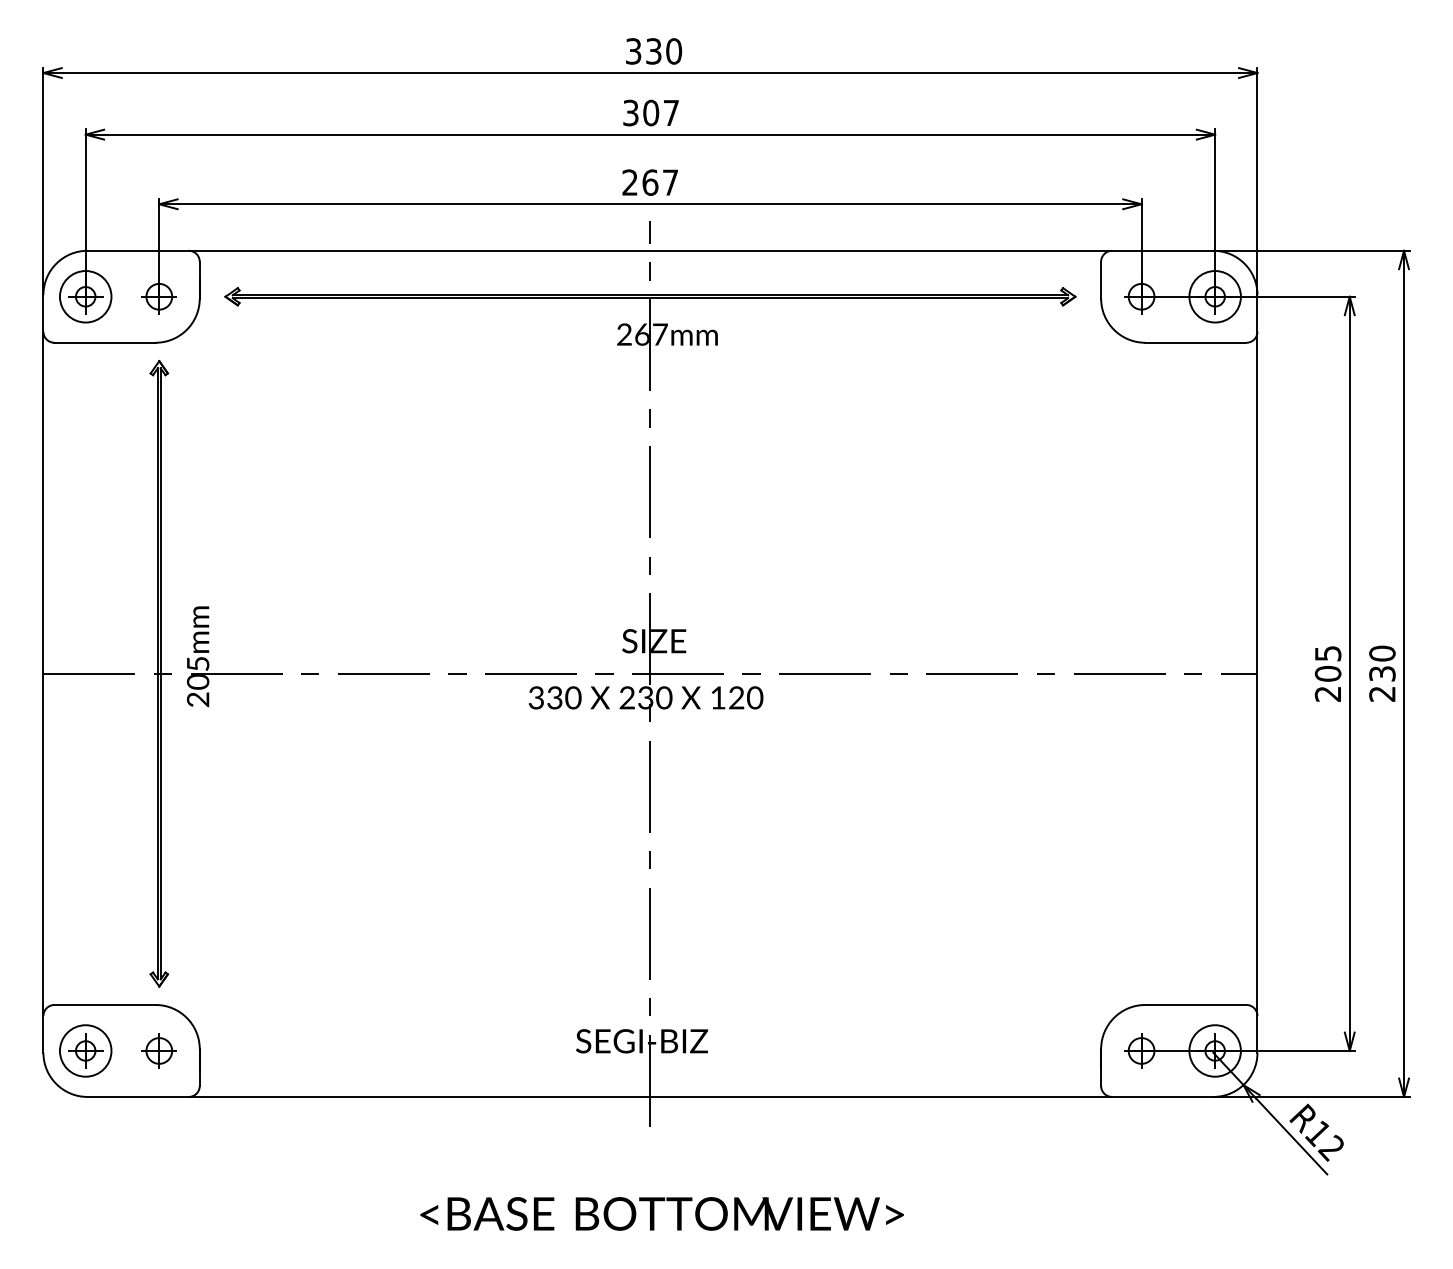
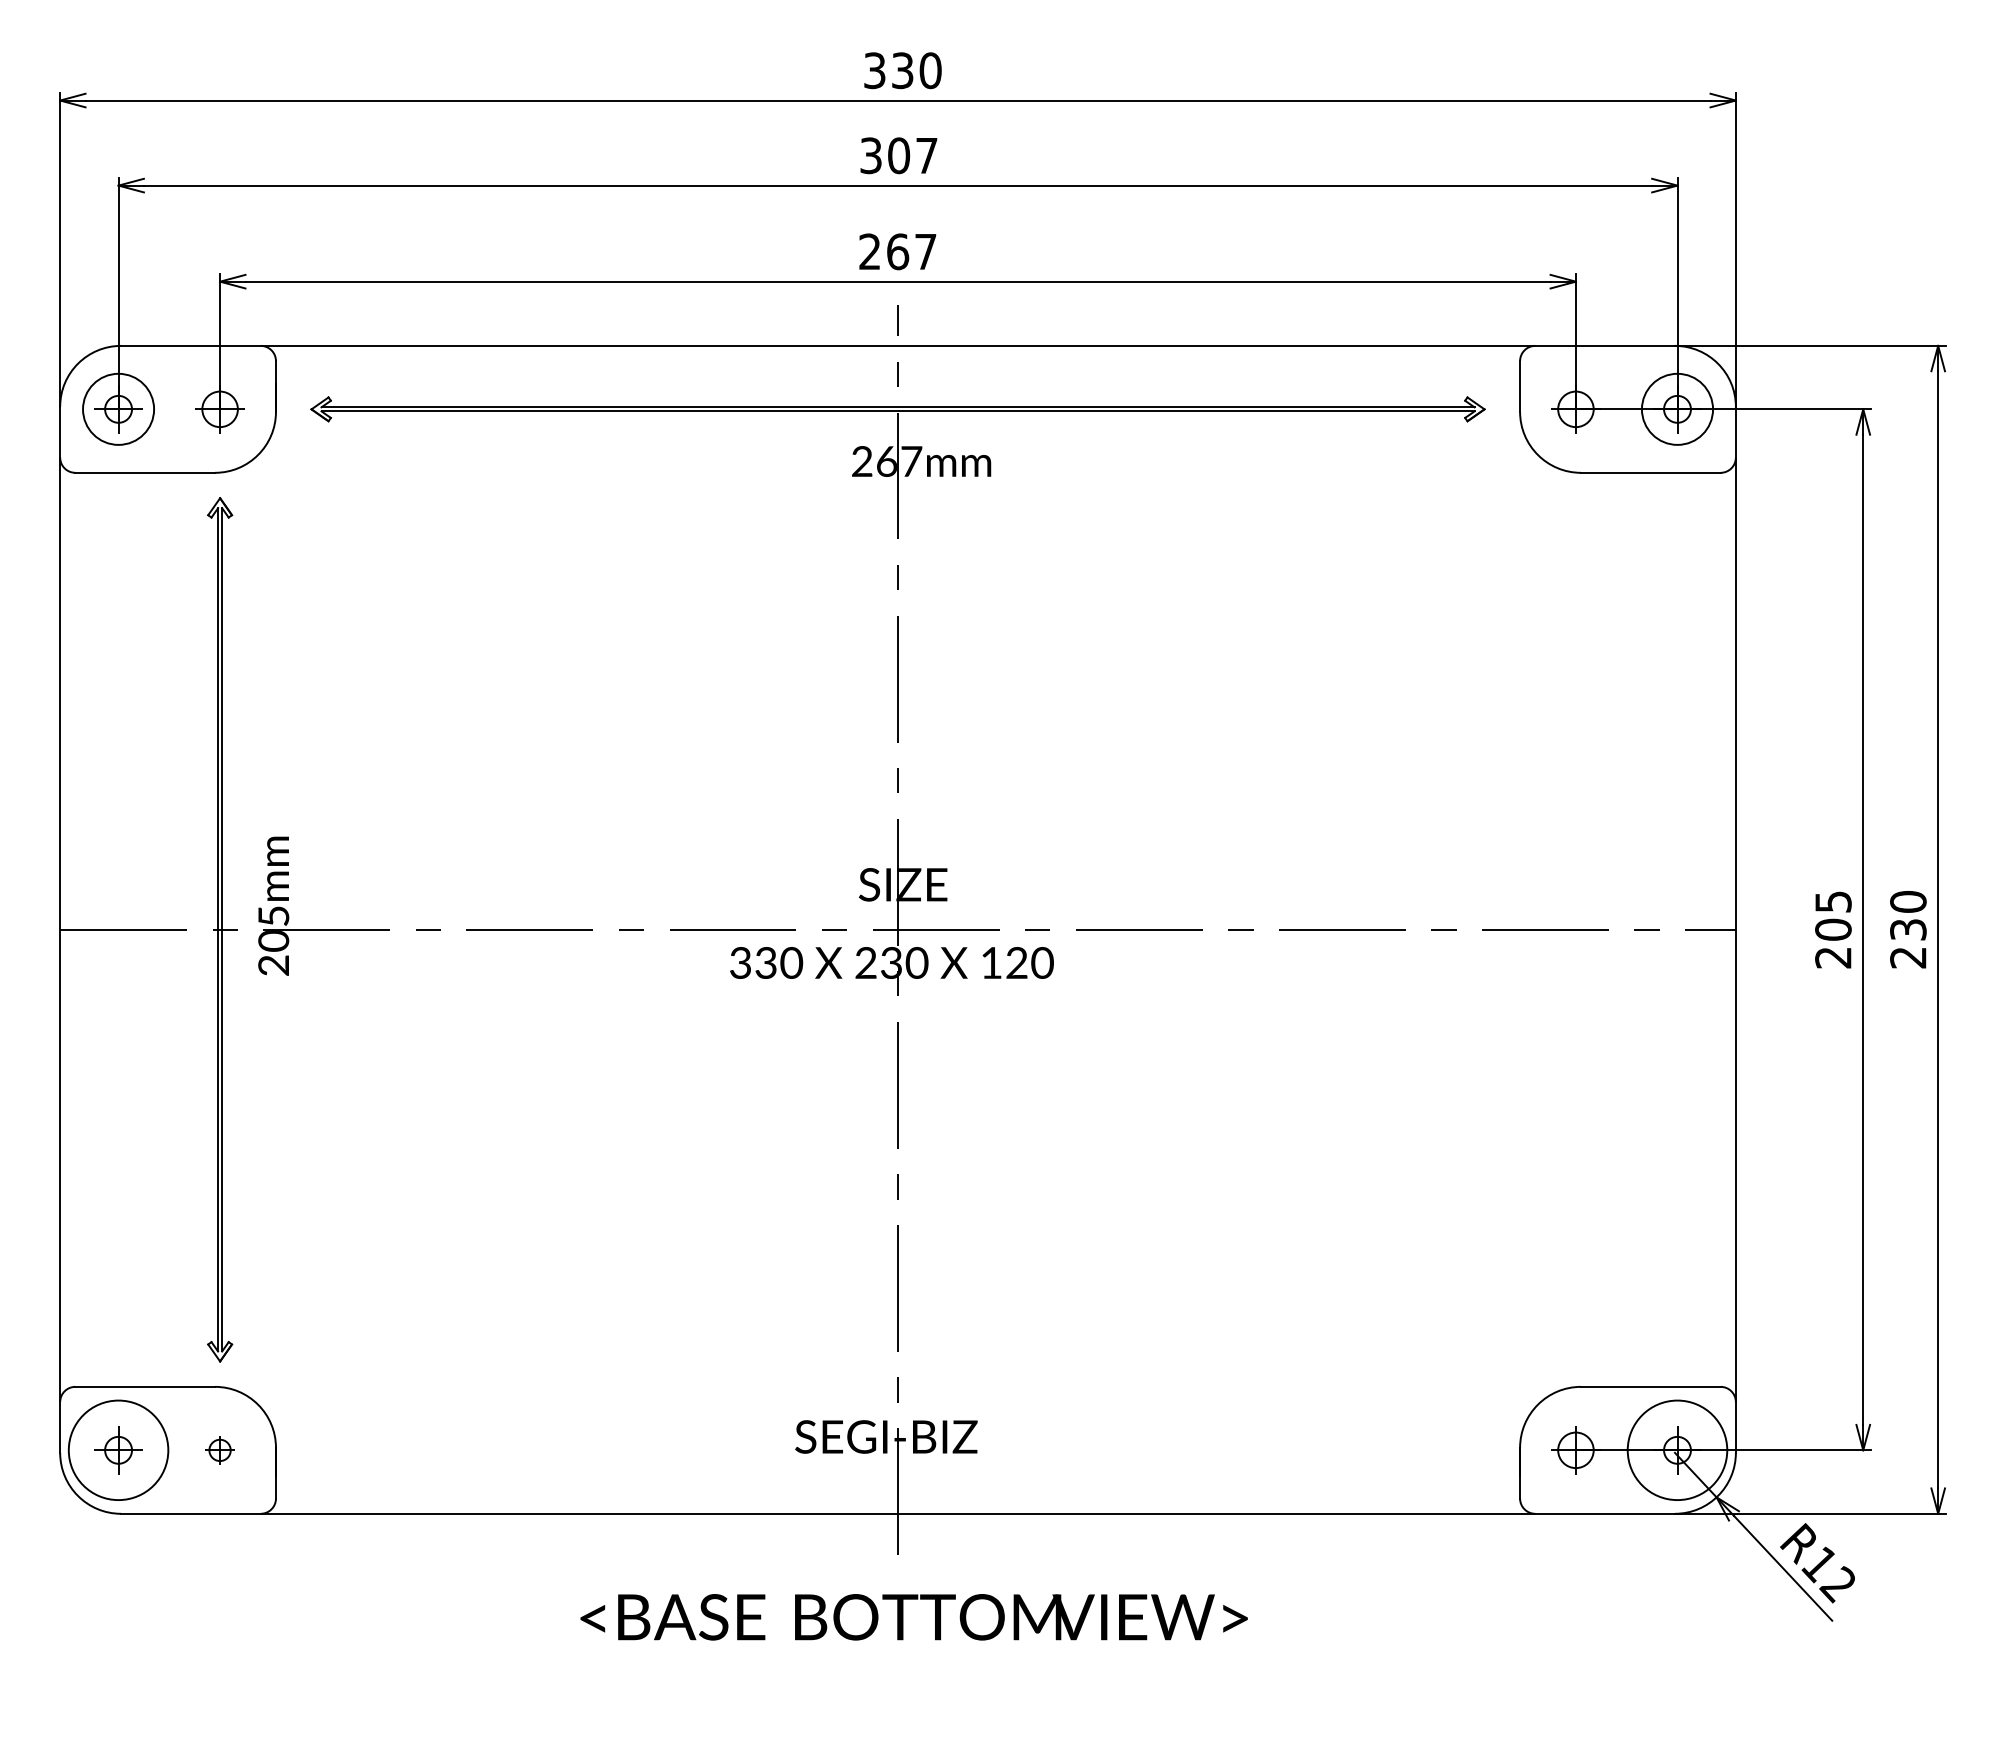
circle: (85, 1050) -> (118, 1449), size x1.4
circle: (1215, 1050) -> (1677, 1449), size x1.4
part: (158, 1051) -> (219, 1450), size x0.6
text: (661, 1214) -> (913, 1617), moved

